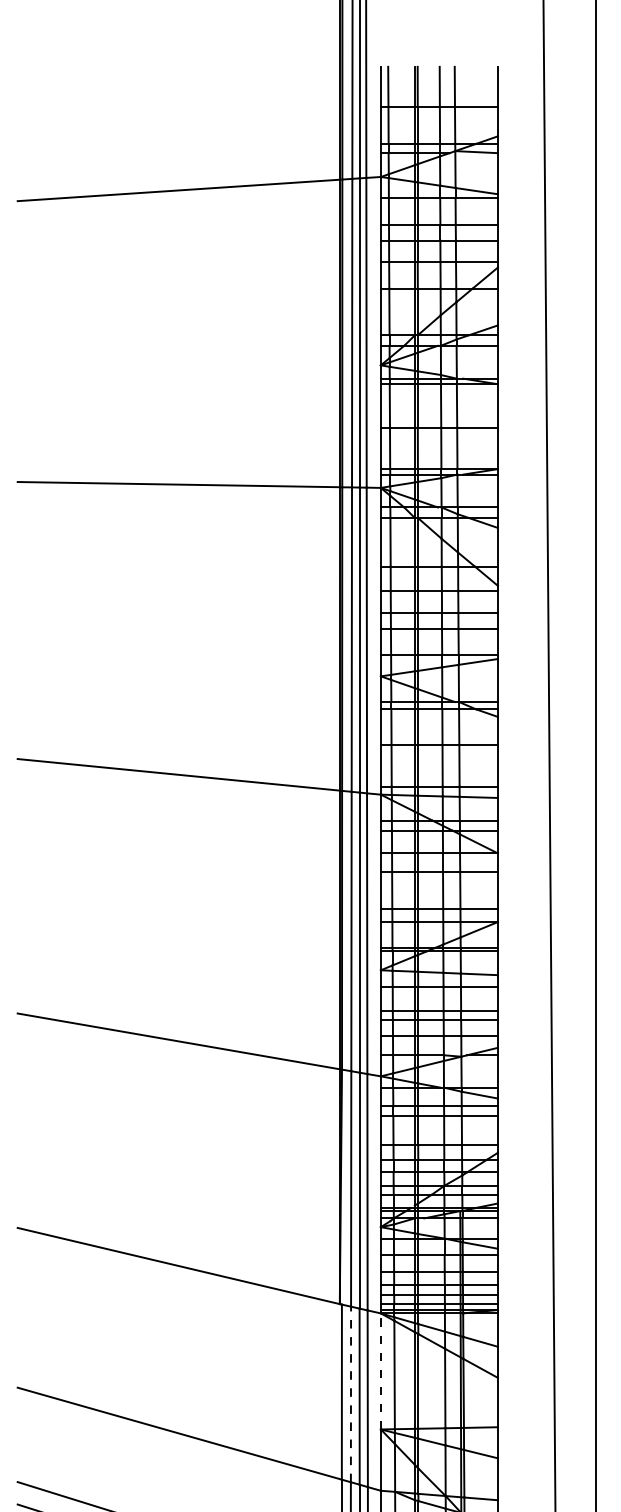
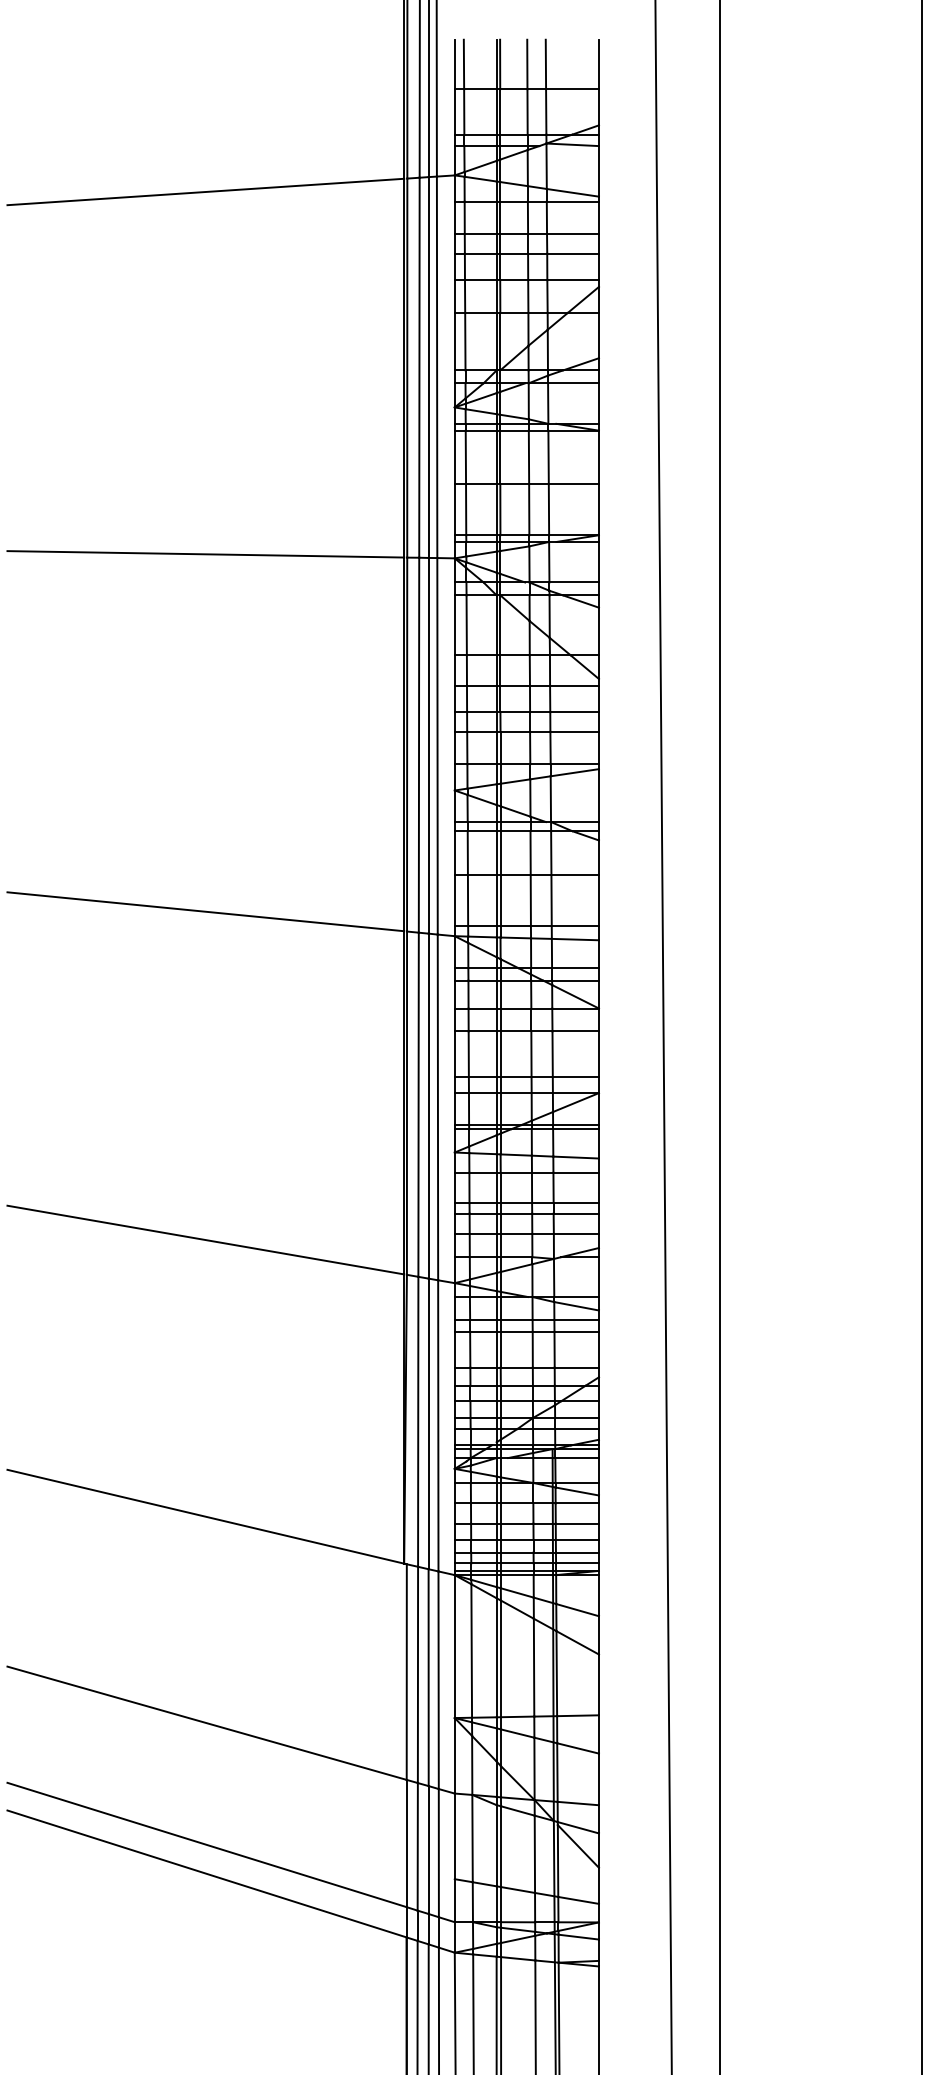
line: (380, 1371) -> (454, 1646), dashed -> solid
line: (350, 1394) -> (417, 1674), dashed -> solid

